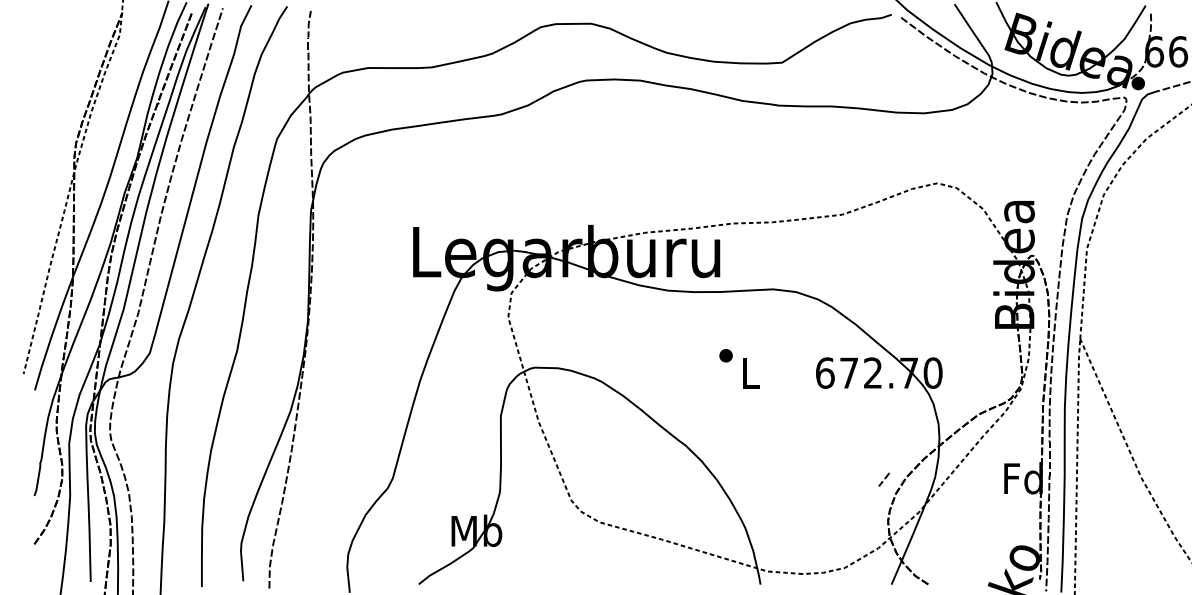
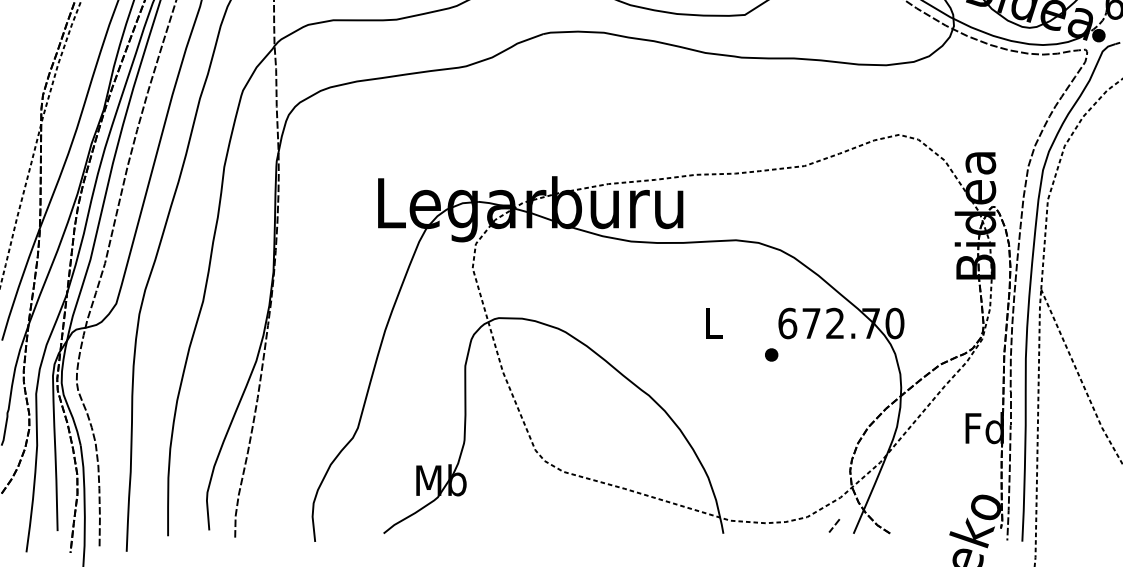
part: (725, 355) -> (771, 354), moved
line: (884, 478) -> (834, 524), moved

